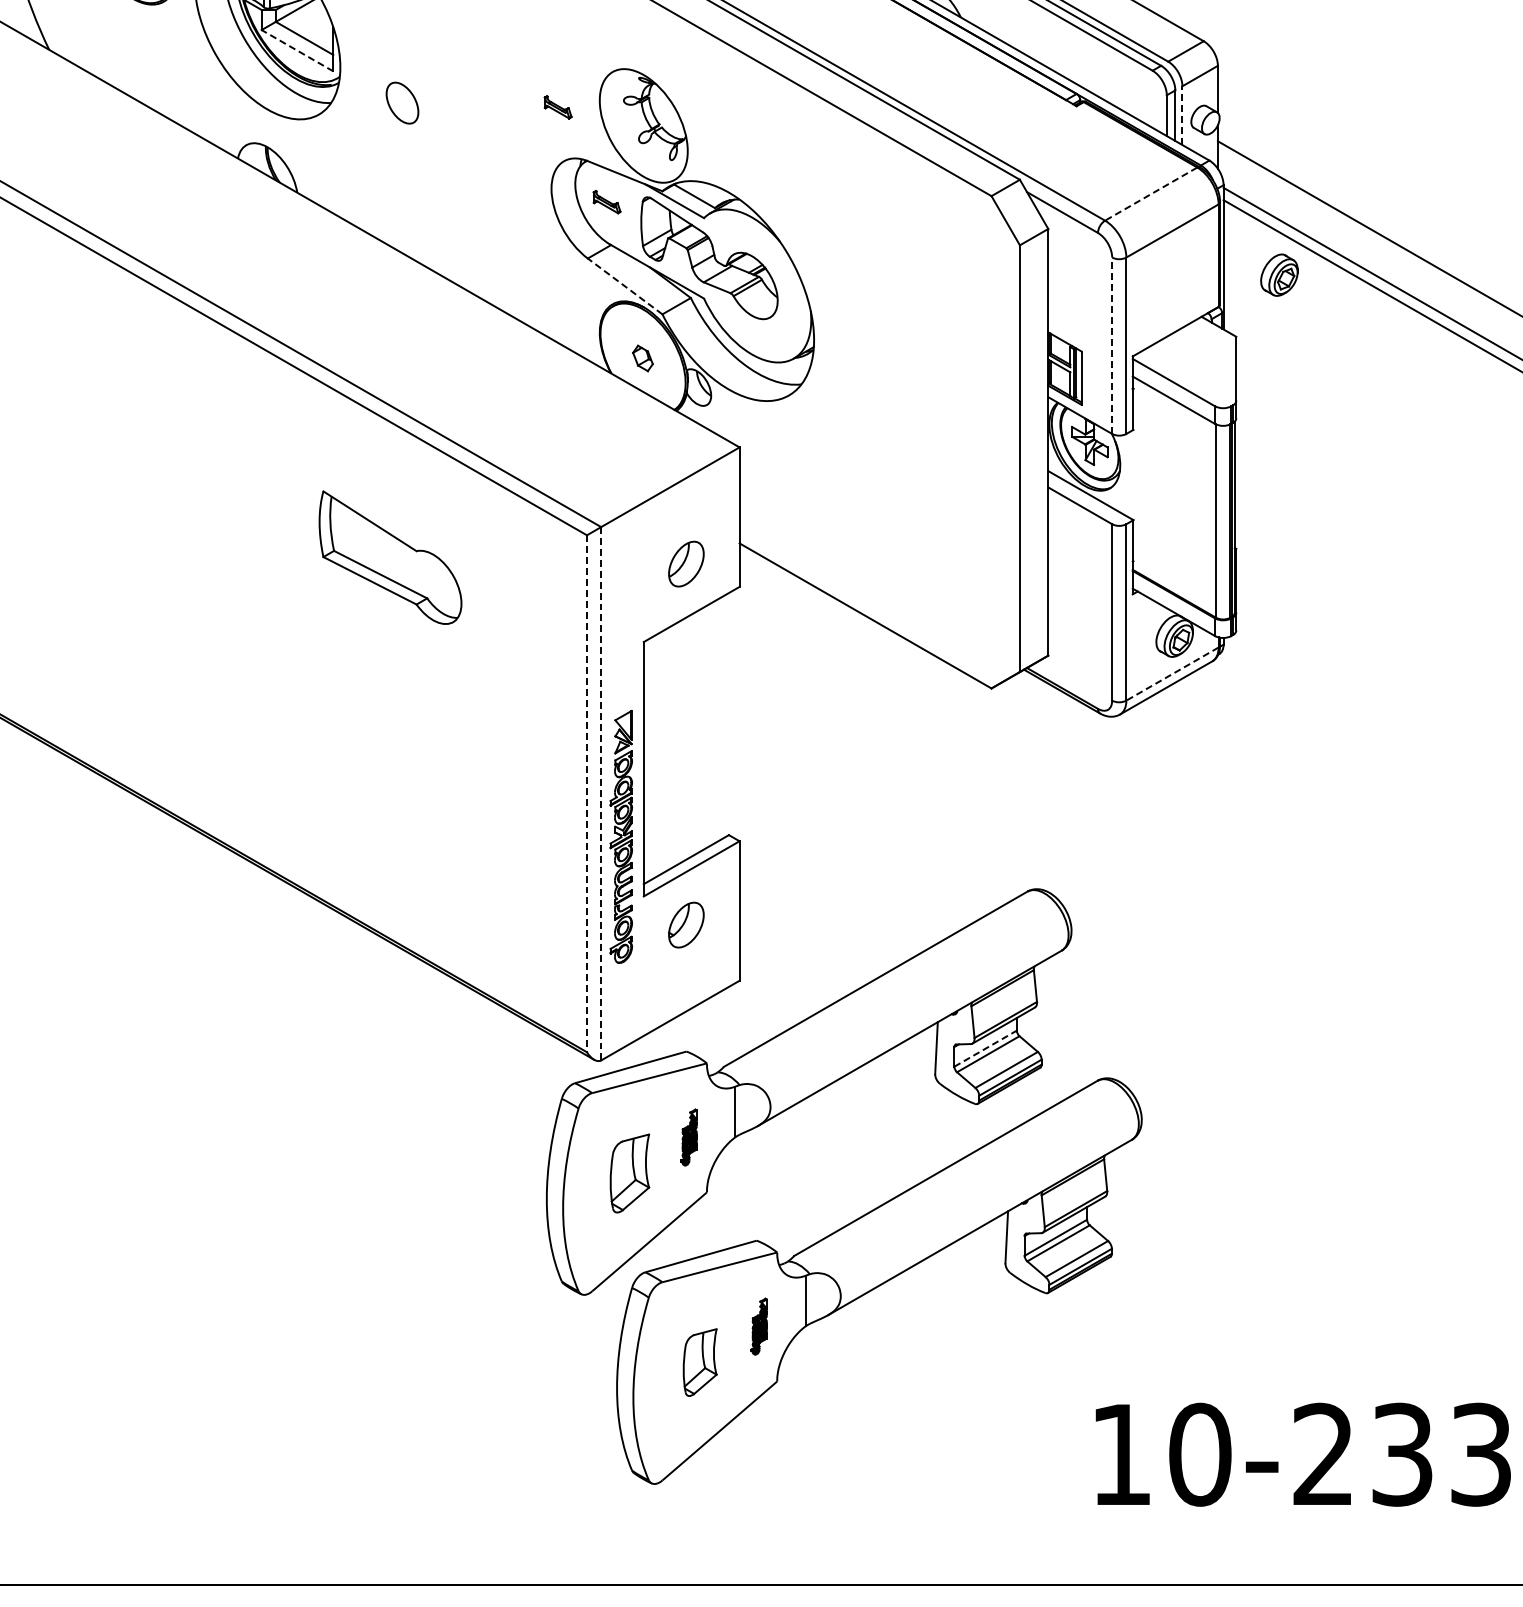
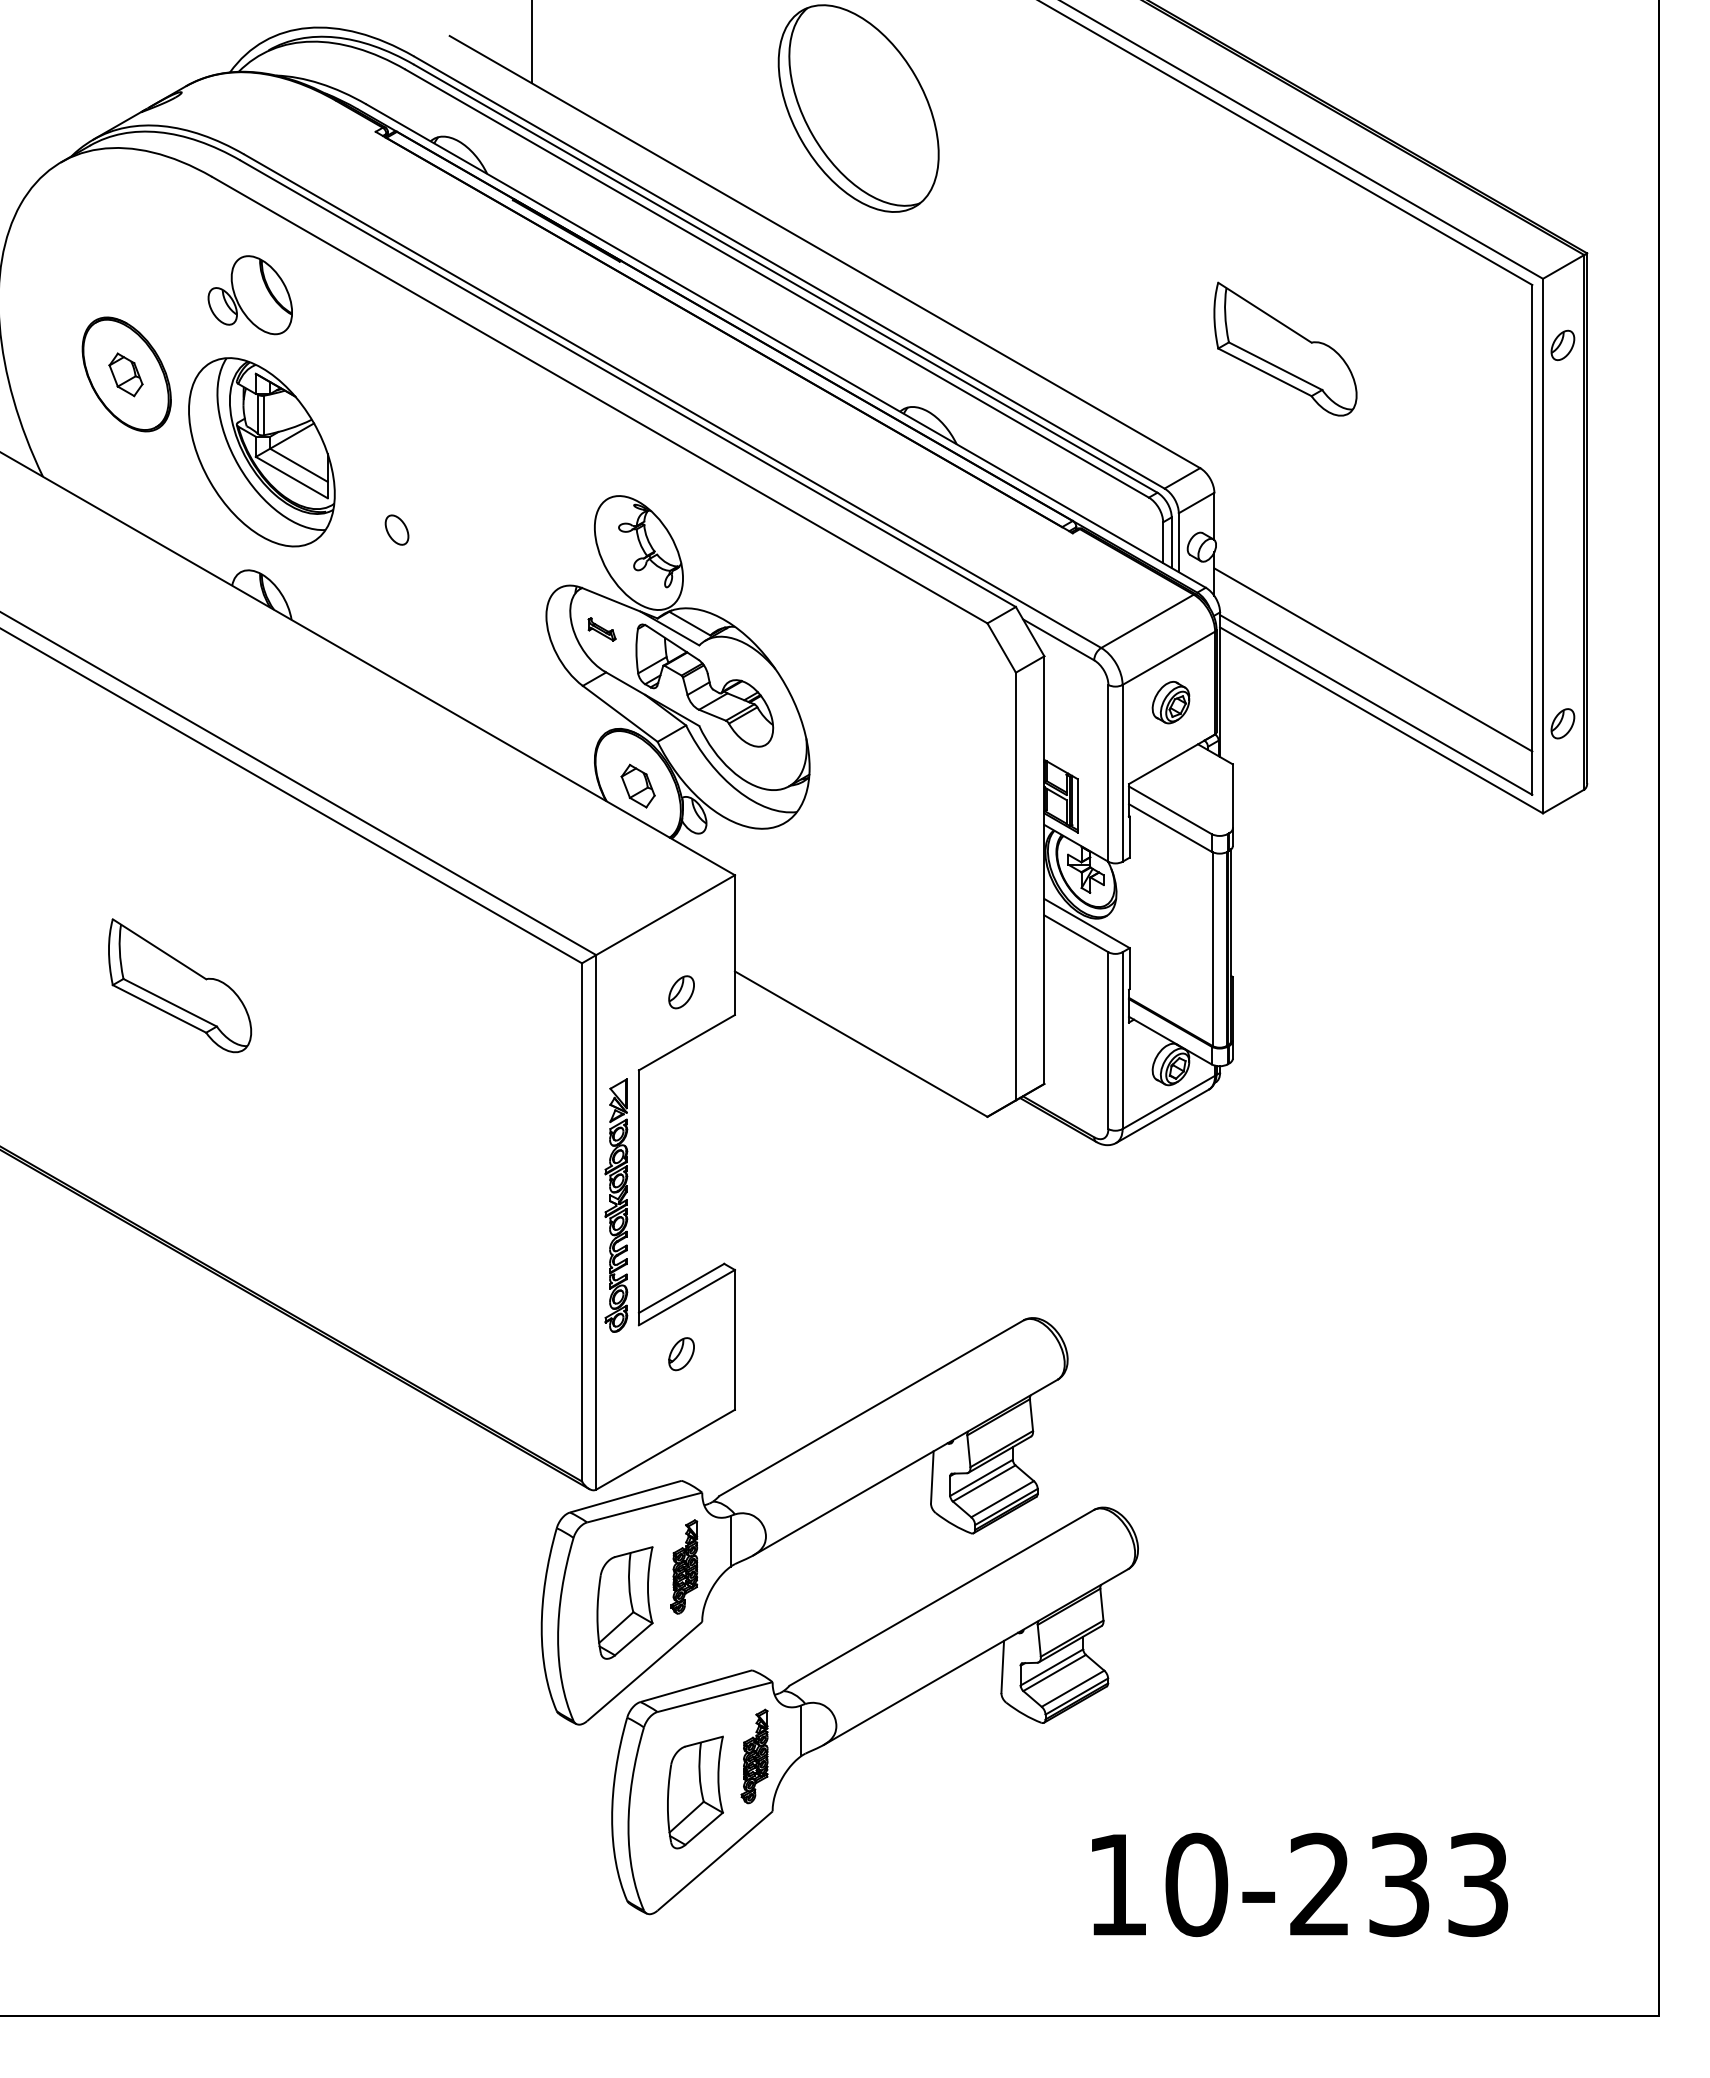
line: (297, 50) -> (291, 477), dashed -> solid
part: (401, 102) -> (396, 529), size x0.71
part: (557, 107) -> (552, 534), removed
line: (1182, 115) -> (1178, 542), dashed -> solid
line: (1151, 194) -> (1147, 621), dashed -> solid
part: (1278, 275) -> (1170, 702), moved
line: (625, 286) -> (620, 713), dashed -> solid
line: (1112, 344) -> (1108, 772), dashed -> solid
part: (642, 357) -> (637, 785), size x1.67
part: (390, 557) -> (180, 985), moved
part: (686, 564) -> (681, 992), size x0.71
line: (1172, 674) -> (1168, 1102), dashed -> solid
line: (601, 792) -> (596, 1221), dashed -> solid
line: (587, 793) -> (582, 1222), dashed -> solid
part: (621, 836) -> (616, 1205), moved
part: (686, 925) -> (681, 1354), size x0.71
line: (985, 1048) -> (981, 1477), dashed -> solid
part: (689, 1137) -> (684, 1566), size x1.67
part: (629, 1173) -> (624, 1602), size x1.43
part: (759, 1326) -> (754, 1756), size x1.67
part: (700, 1362) -> (695, 1792), size x1.67

